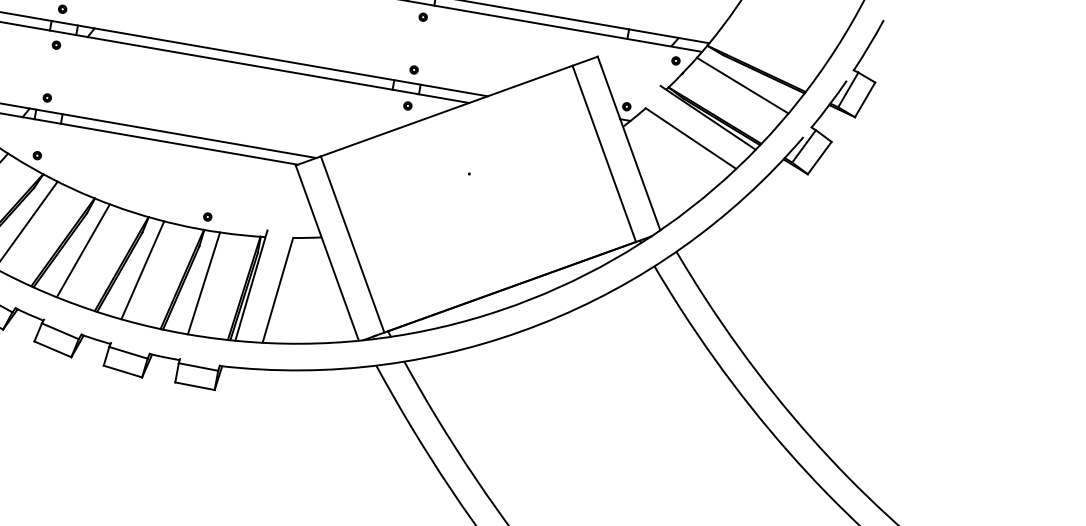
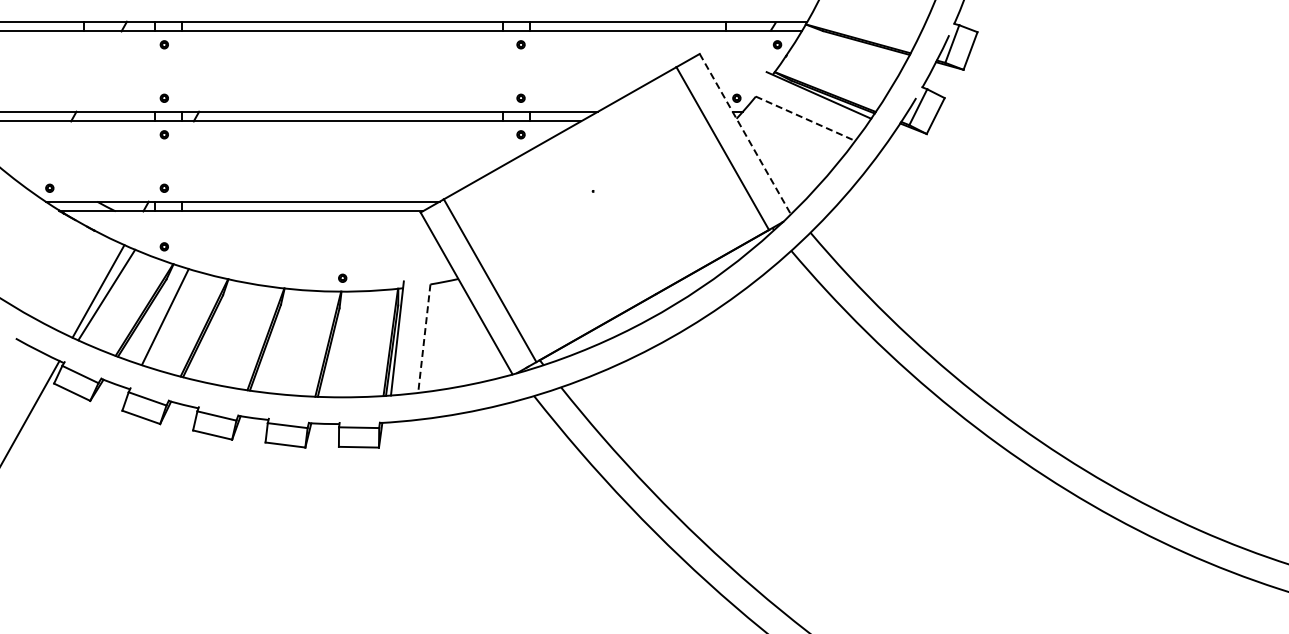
line: (742, 85) -> (847, 57), removed
line: (690, 138) -> (805, 118), solid -> dashed
line: (629, 143) -> (745, 134), solid -> dashed
line: (83, 250) -> (225, 332), removed
line: (142, 269) -> (287, 341), removed
line: (204, 283) -> (350, 344), removed
line: (278, 290) -> (424, 338), solid -> dashed

